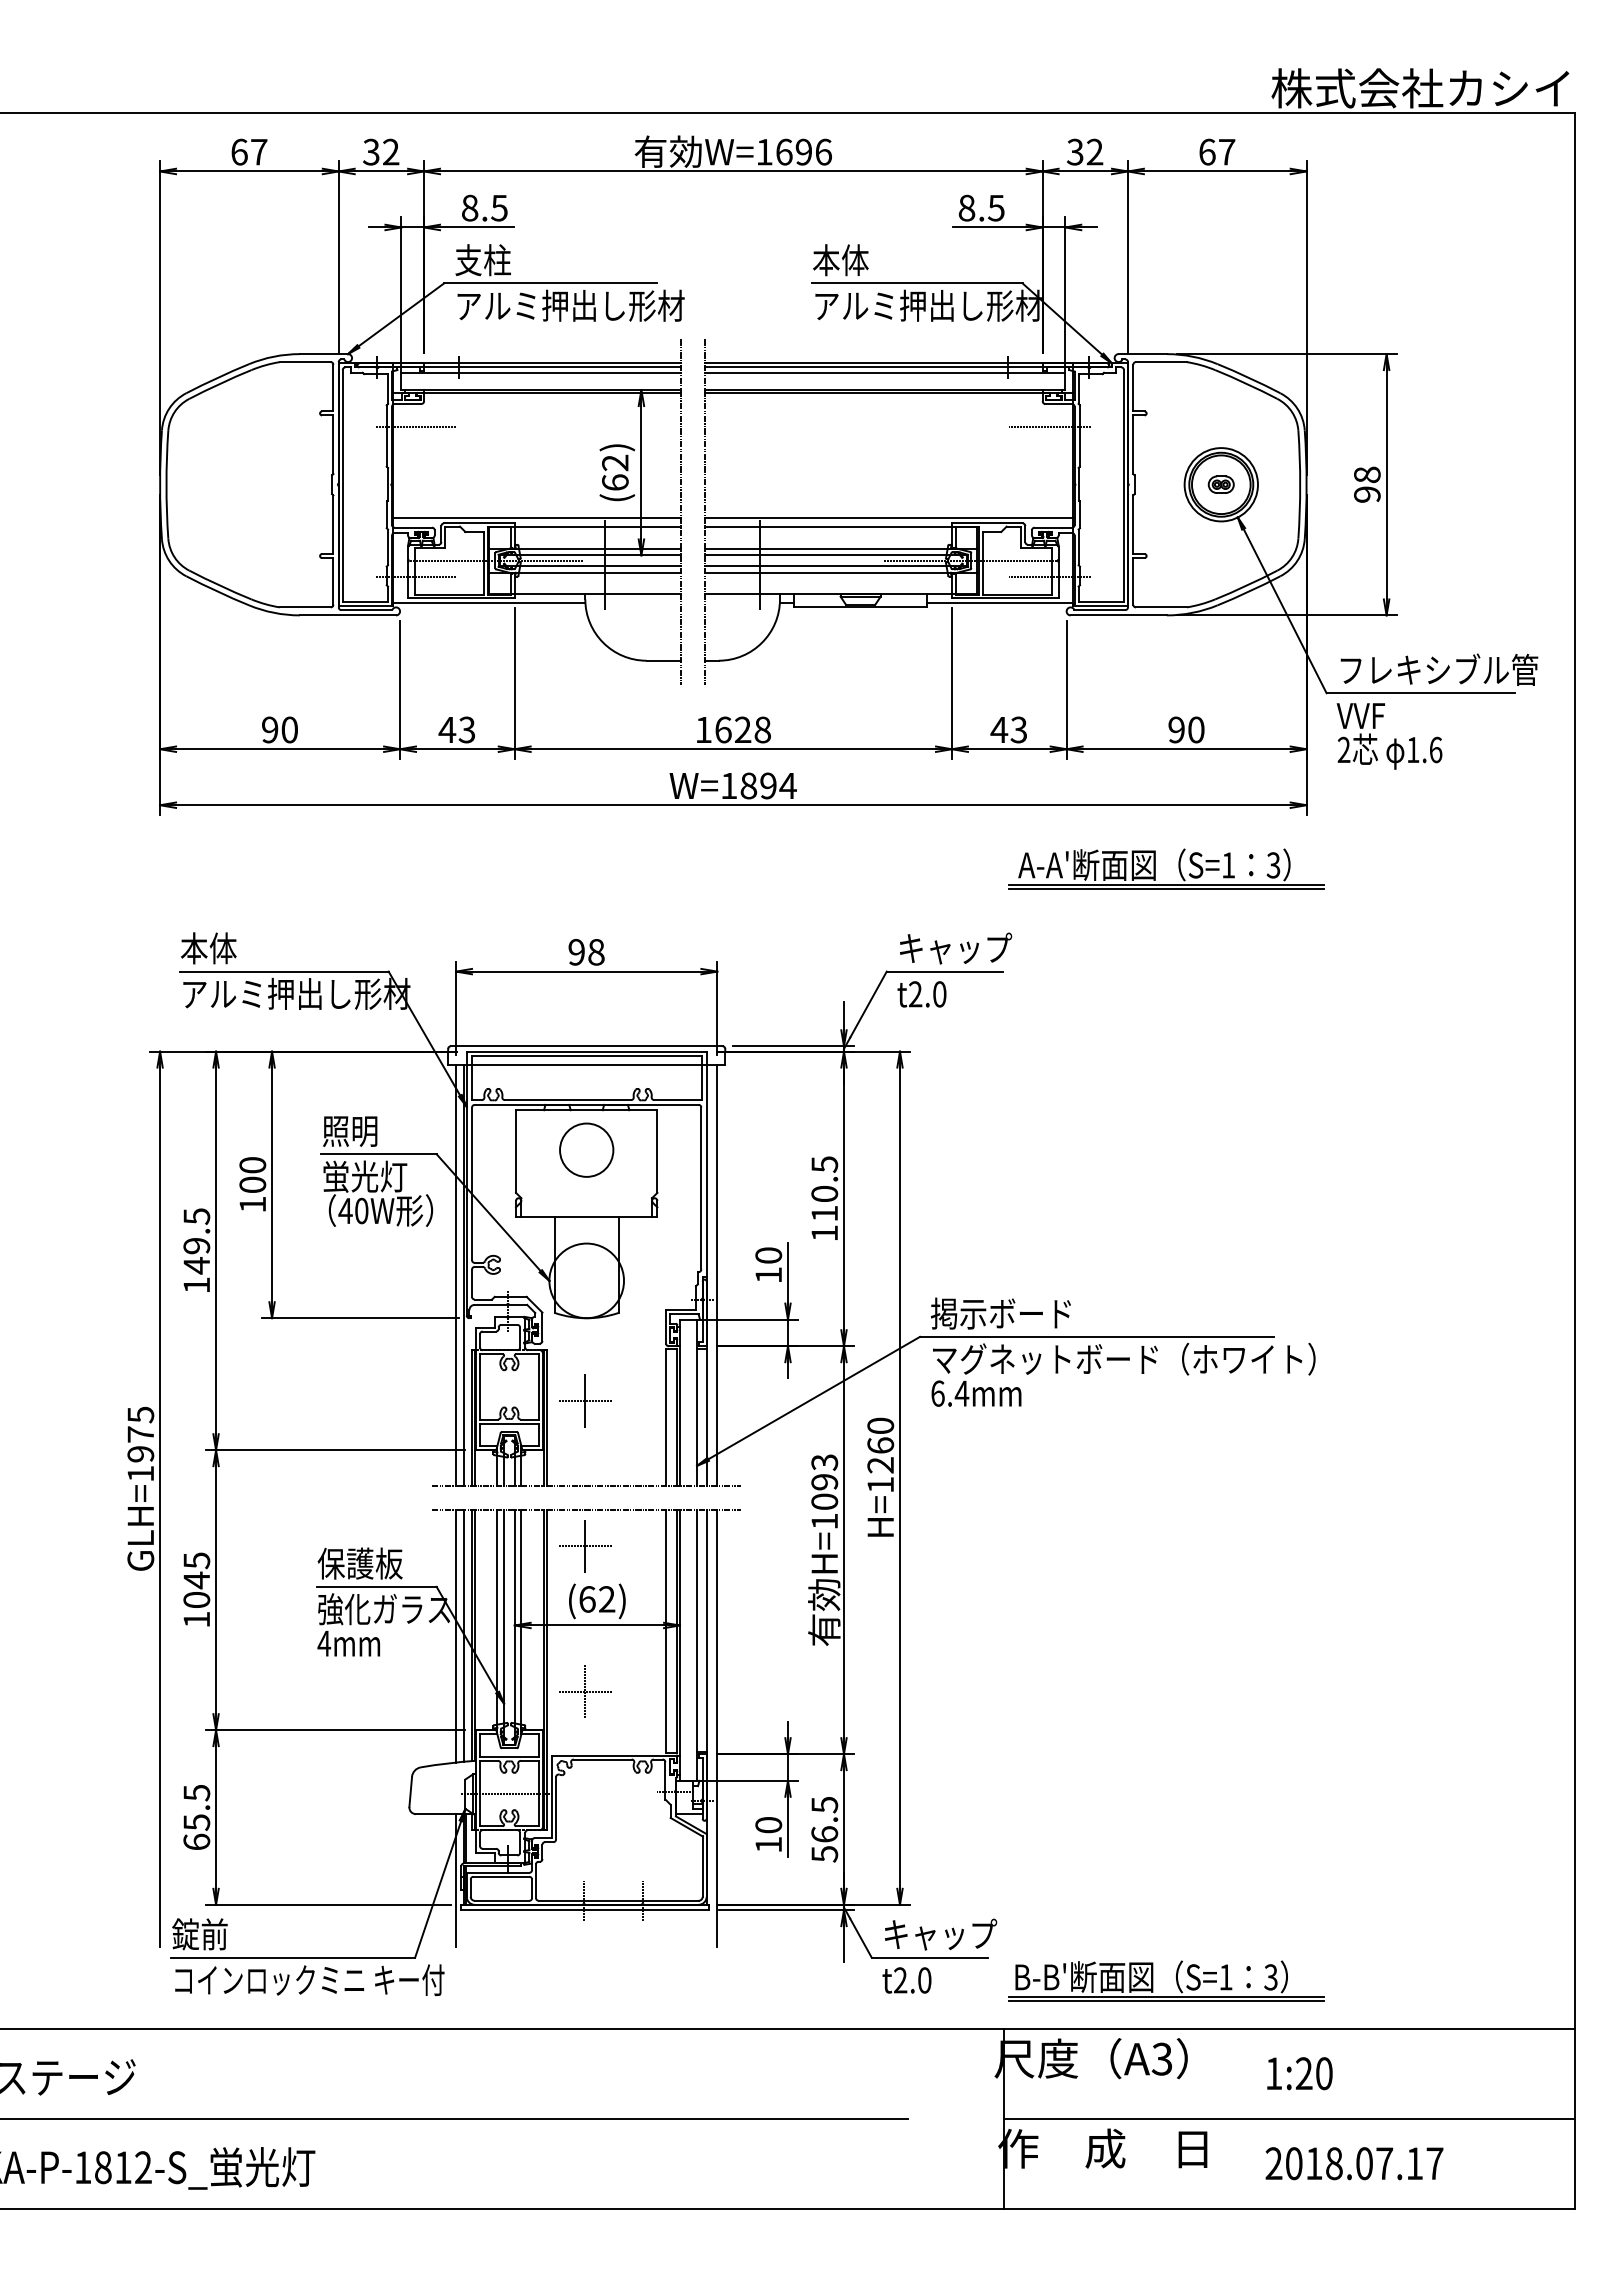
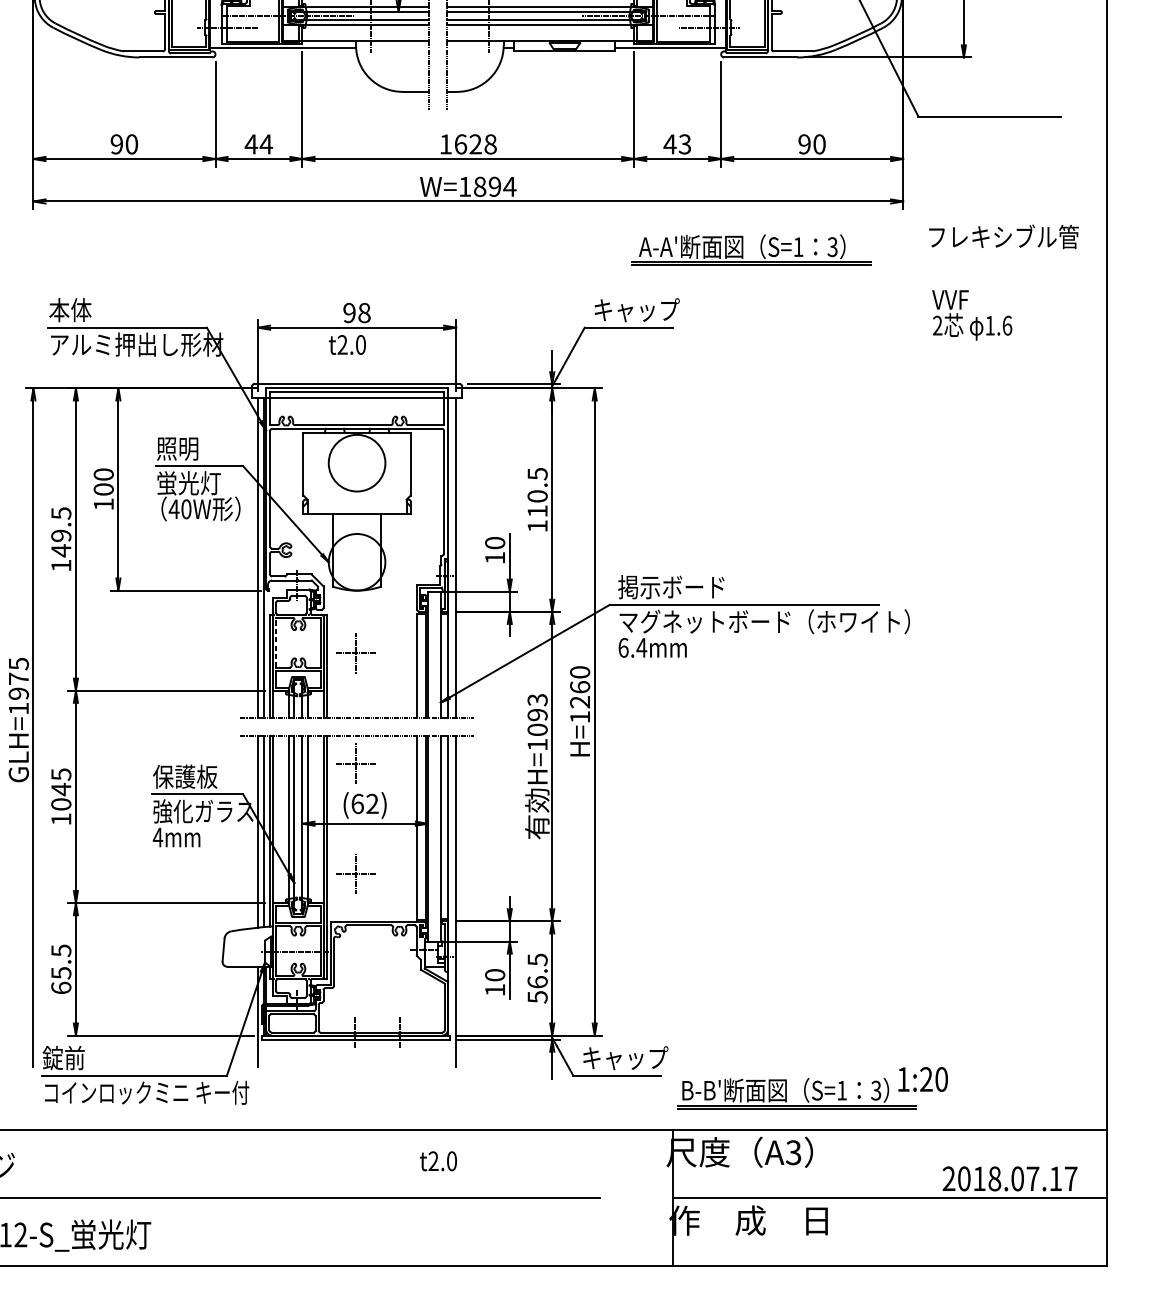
text: (1439, 669) -> (1004, 236), moved
text: (466, 729) -> (265, 144), 43 -> 44
text: (1389, 736) -> (972, 315), moved
part: (1155, 868) -> (743, 249), moved
text: (921, 994) -> (347, 345), moved
circle: (586, 1149) -> (356, 462), size x1.4
line: (480, 1386) -> (276, 642), solid -> dashed
text: (906, 1980) -> (438, 1161), moved
text: (1299, 2073) -> (922, 1079), moved
text: (1354, 2163) -> (1010, 1178), moved

